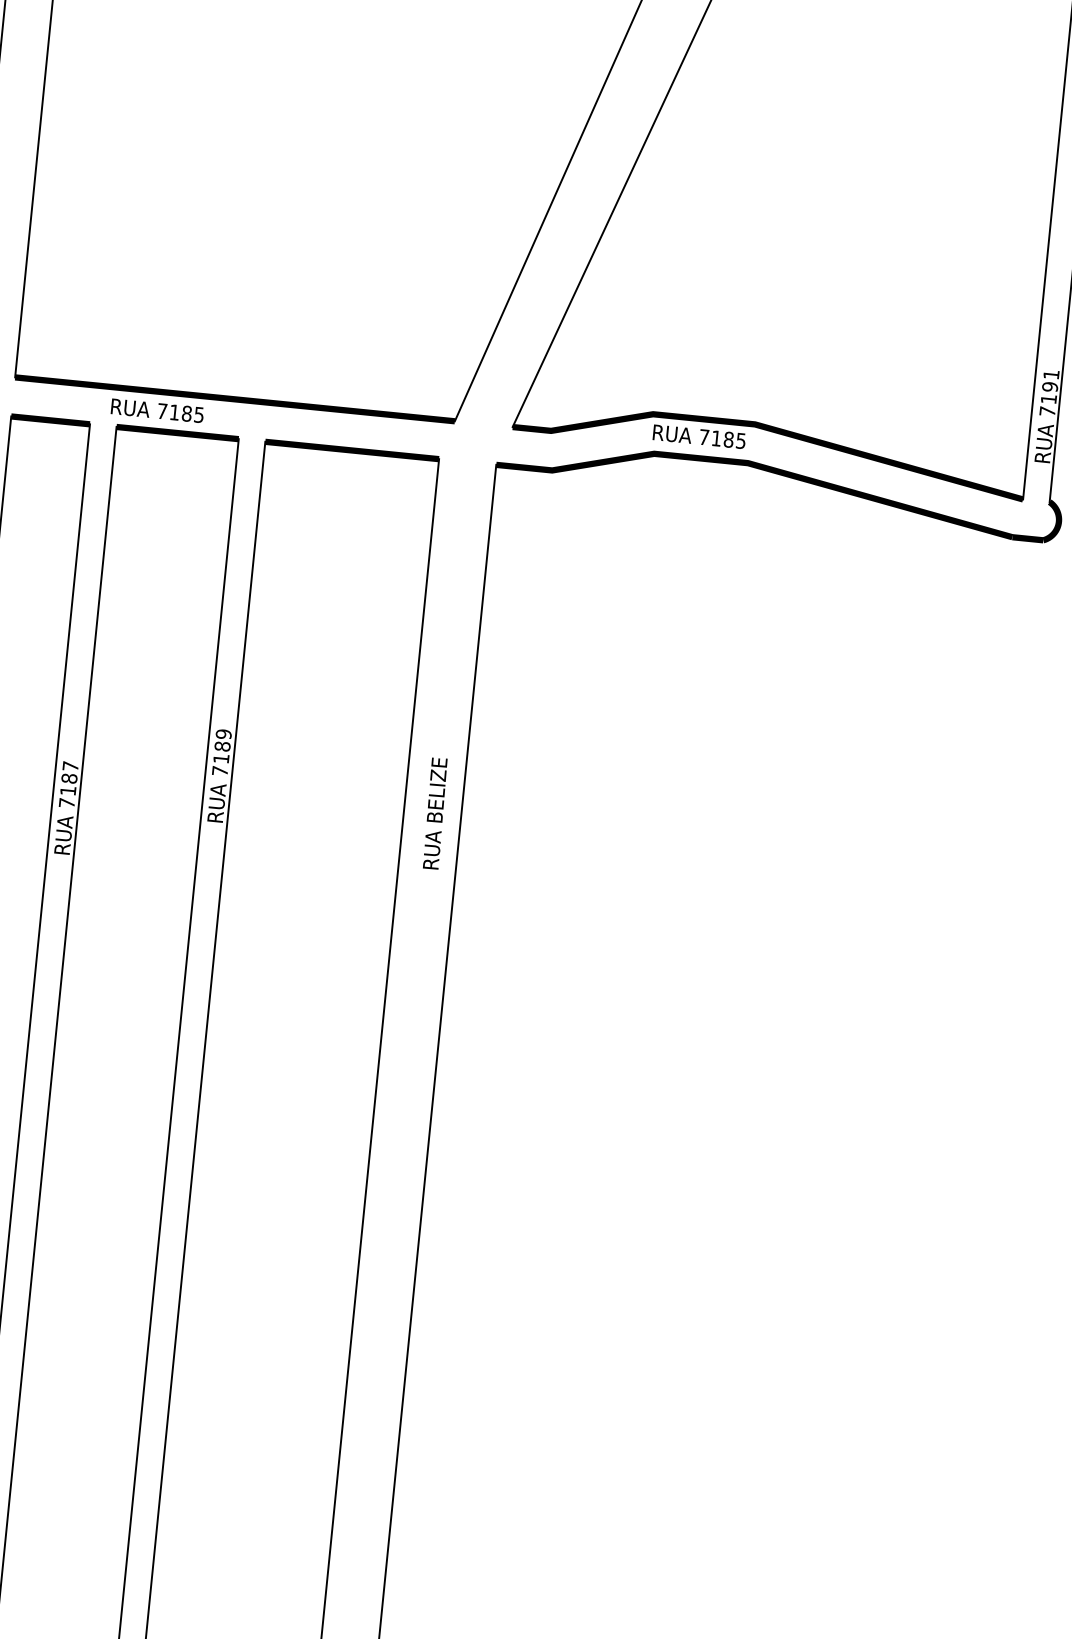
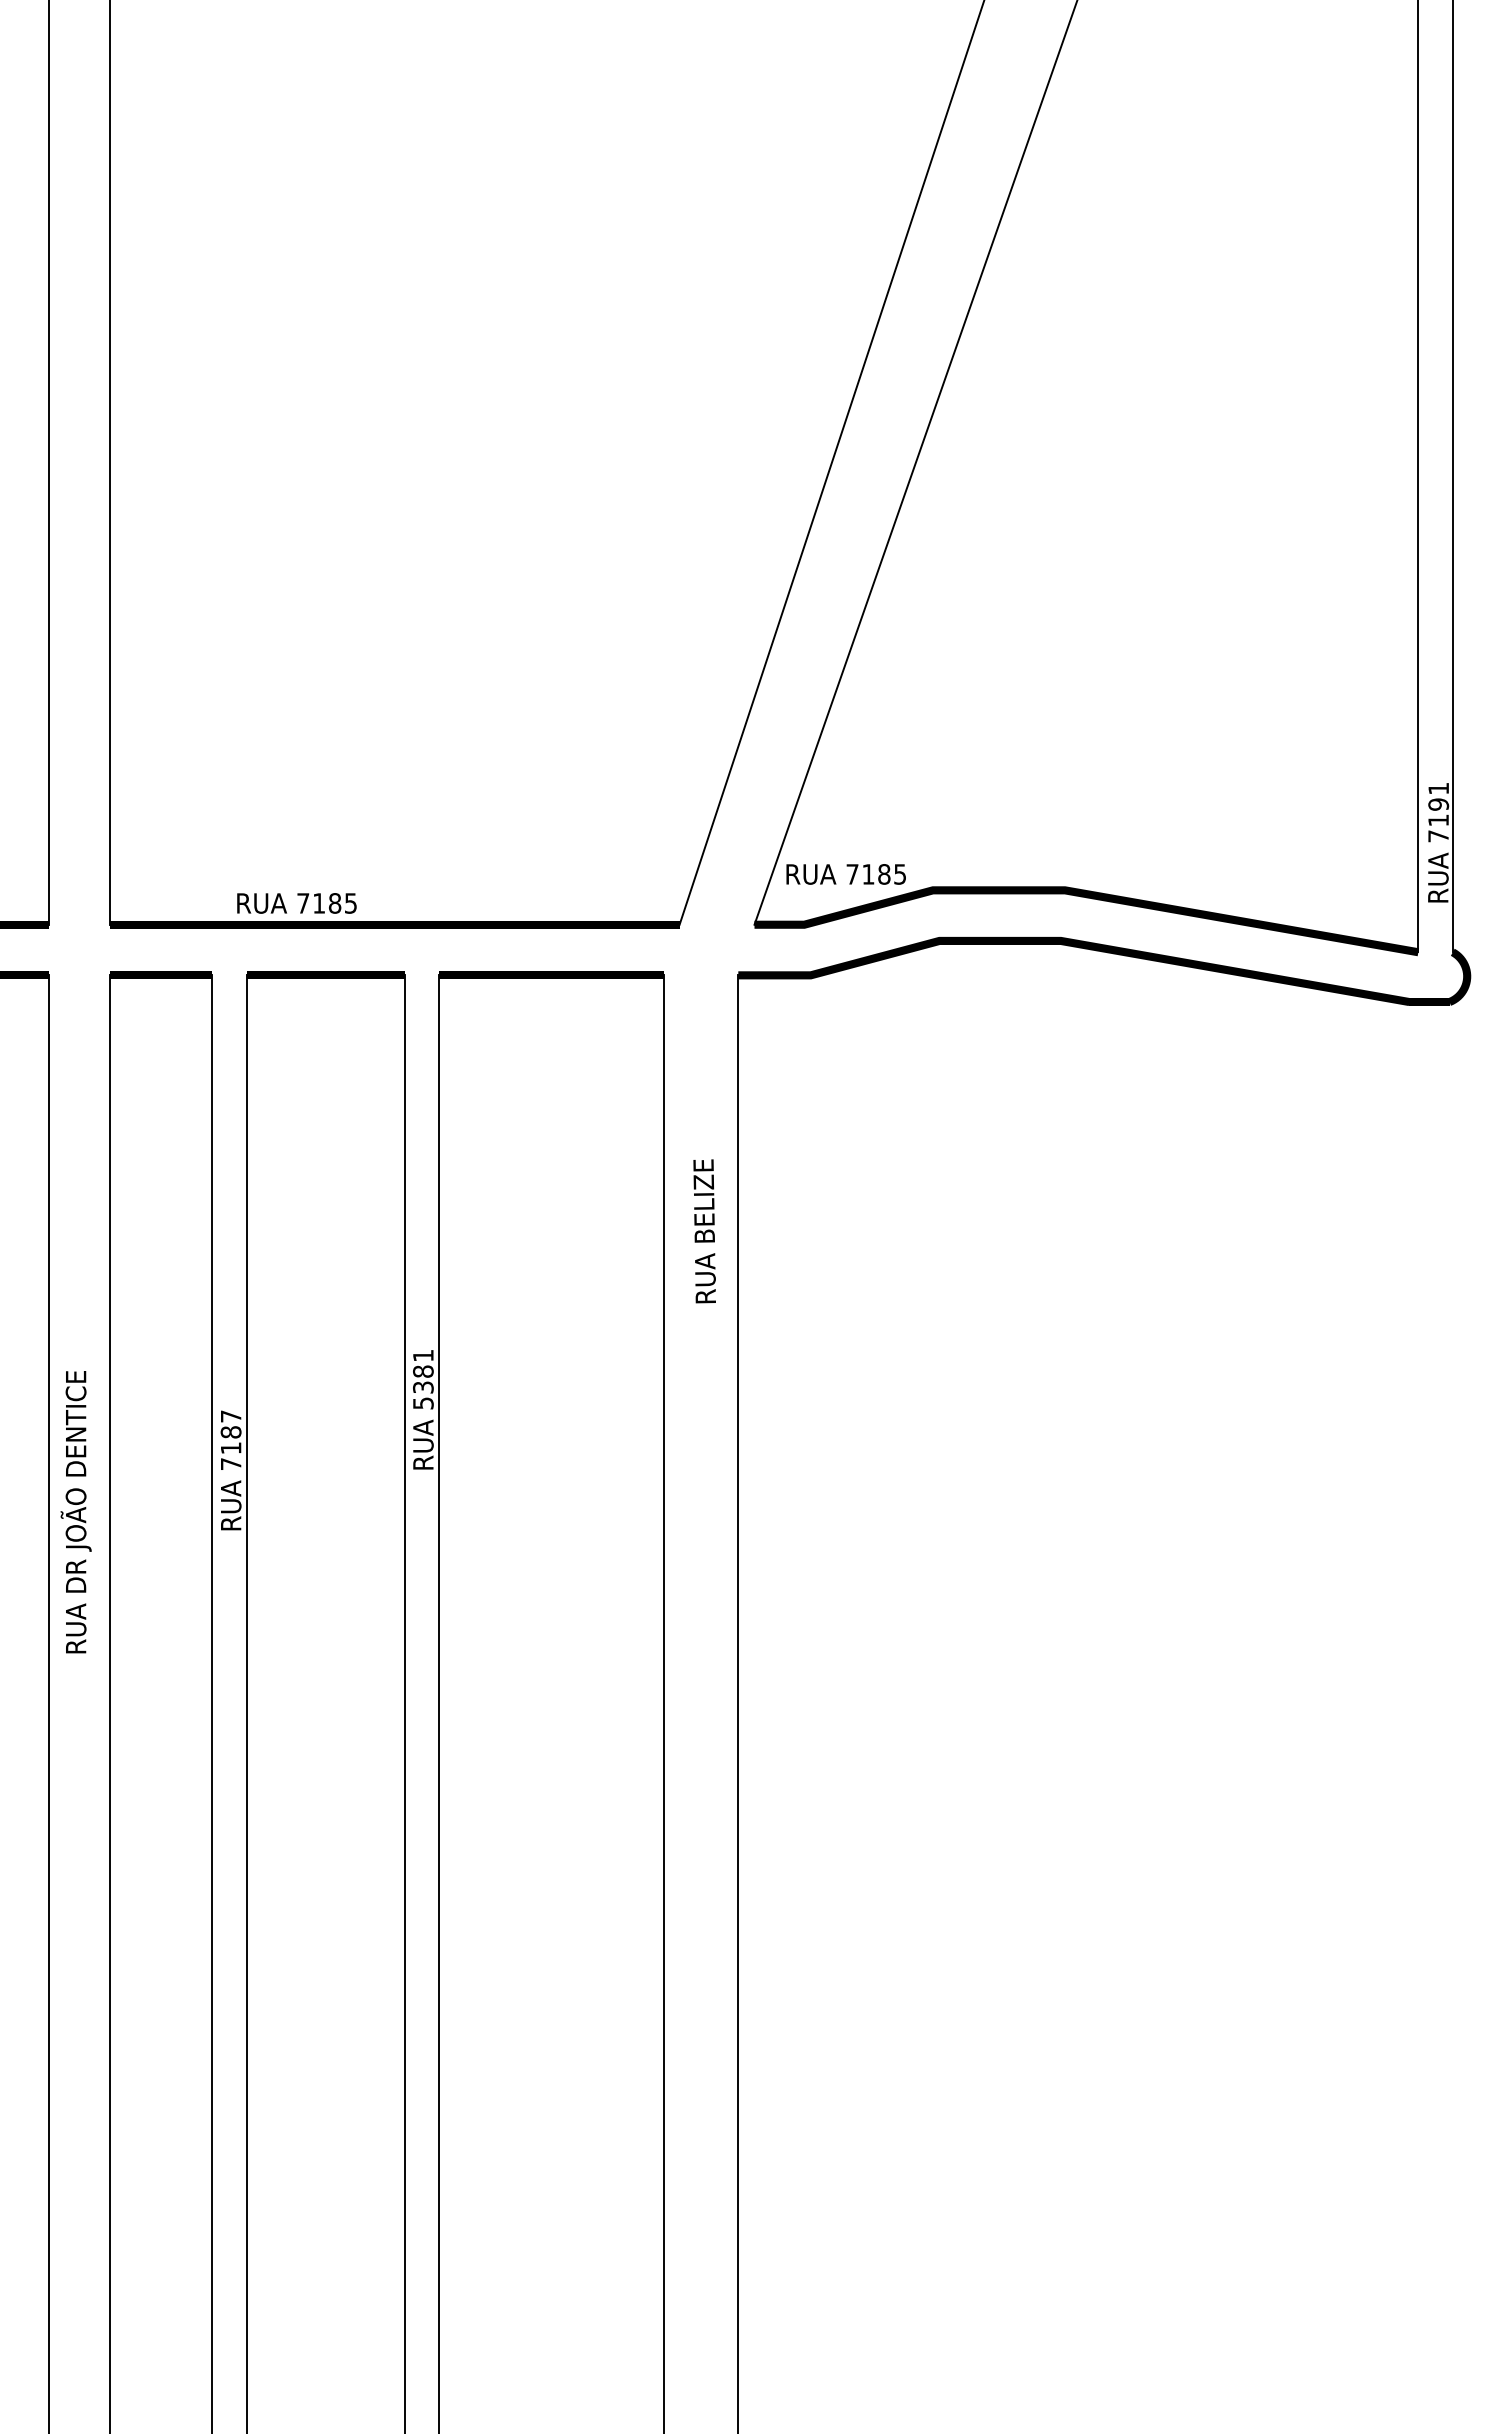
text: (157, 410) -> (296, 903), moved
text: (698, 436) -> (845, 874), moved
text: (222, 752) -> (423, 1379), 7189 -> 5381
text: (435, 813) -> (704, 1231), moved

